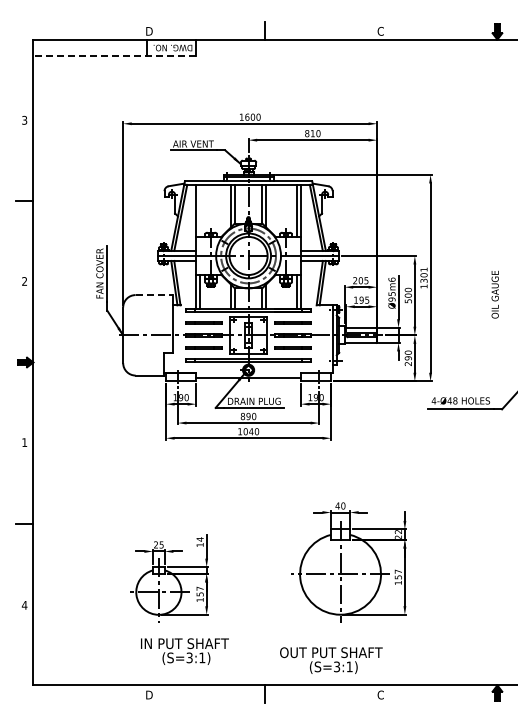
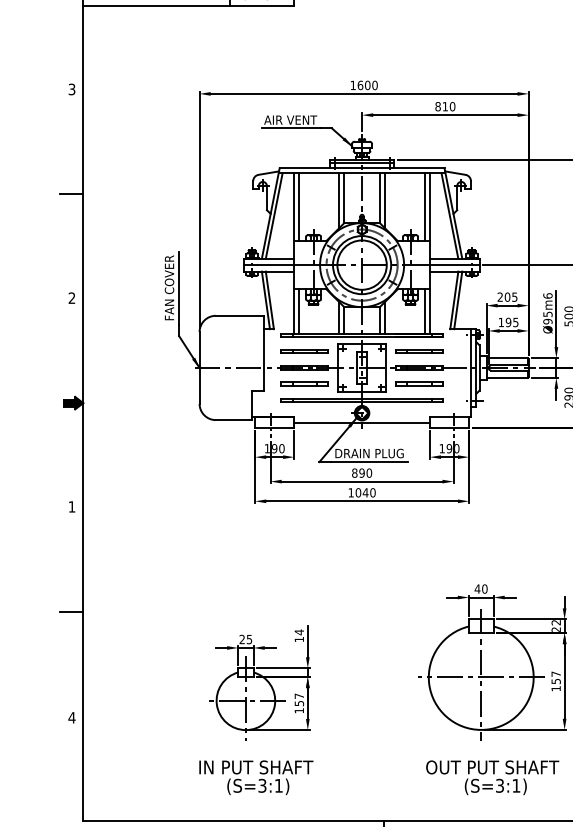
line: (114, 55) -> (188, 5), dashed -> solid
line: (199, 210) -> (298, 206), added
line: (154, 295) -> (240, 316), dashed -> solid
text: (184, 651) -> (255, 777), moved
text: (331, 660) -> (492, 777), moved

